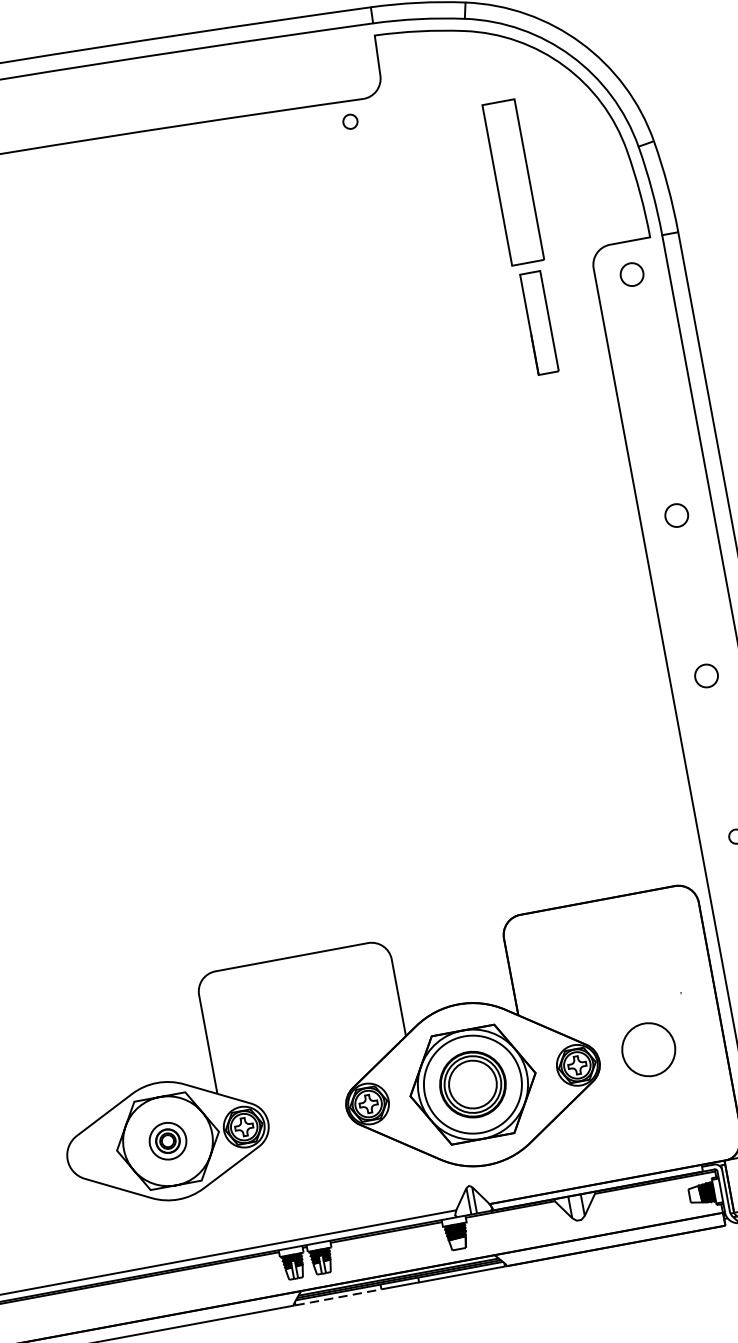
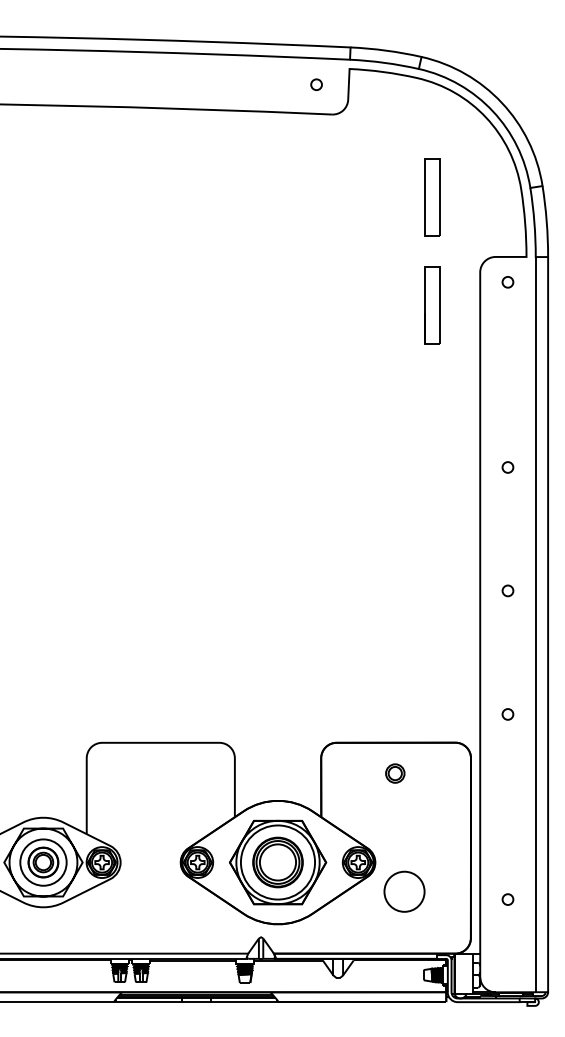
circle: (350, 121) -> (316, 84), moved
part: (513, 182) -> (432, 197), size x0.62
circle: (631, 275) -> (507, 282), size x0.62
circle: (676, 515) -> (507, 467), size x0.62
circle: (705, 675) -> (507, 590), size x0.62
part: (604, 940) -> (395, 773), added
circle: (648, 1049) -> (404, 891), moved
part: (168, 1141) -> (43, 862), size x1.67
line: (339, 1297) -> (149, 1002), dashed -> solid

